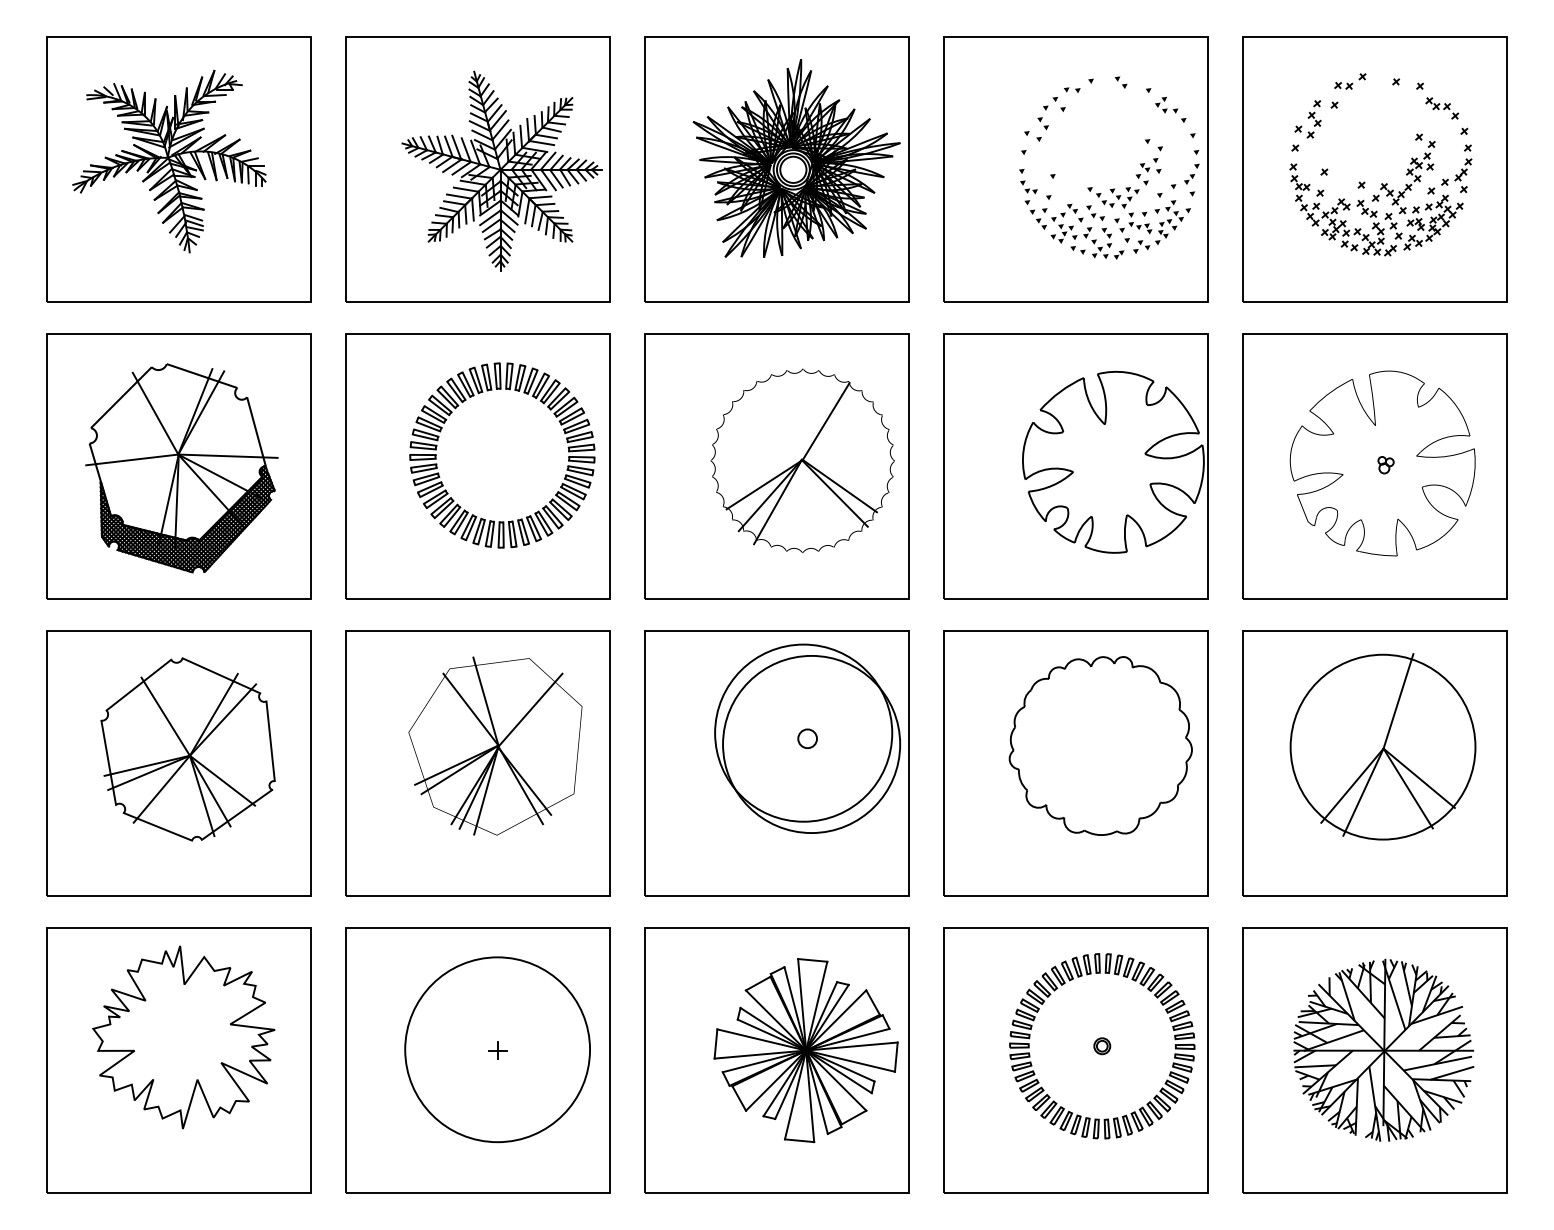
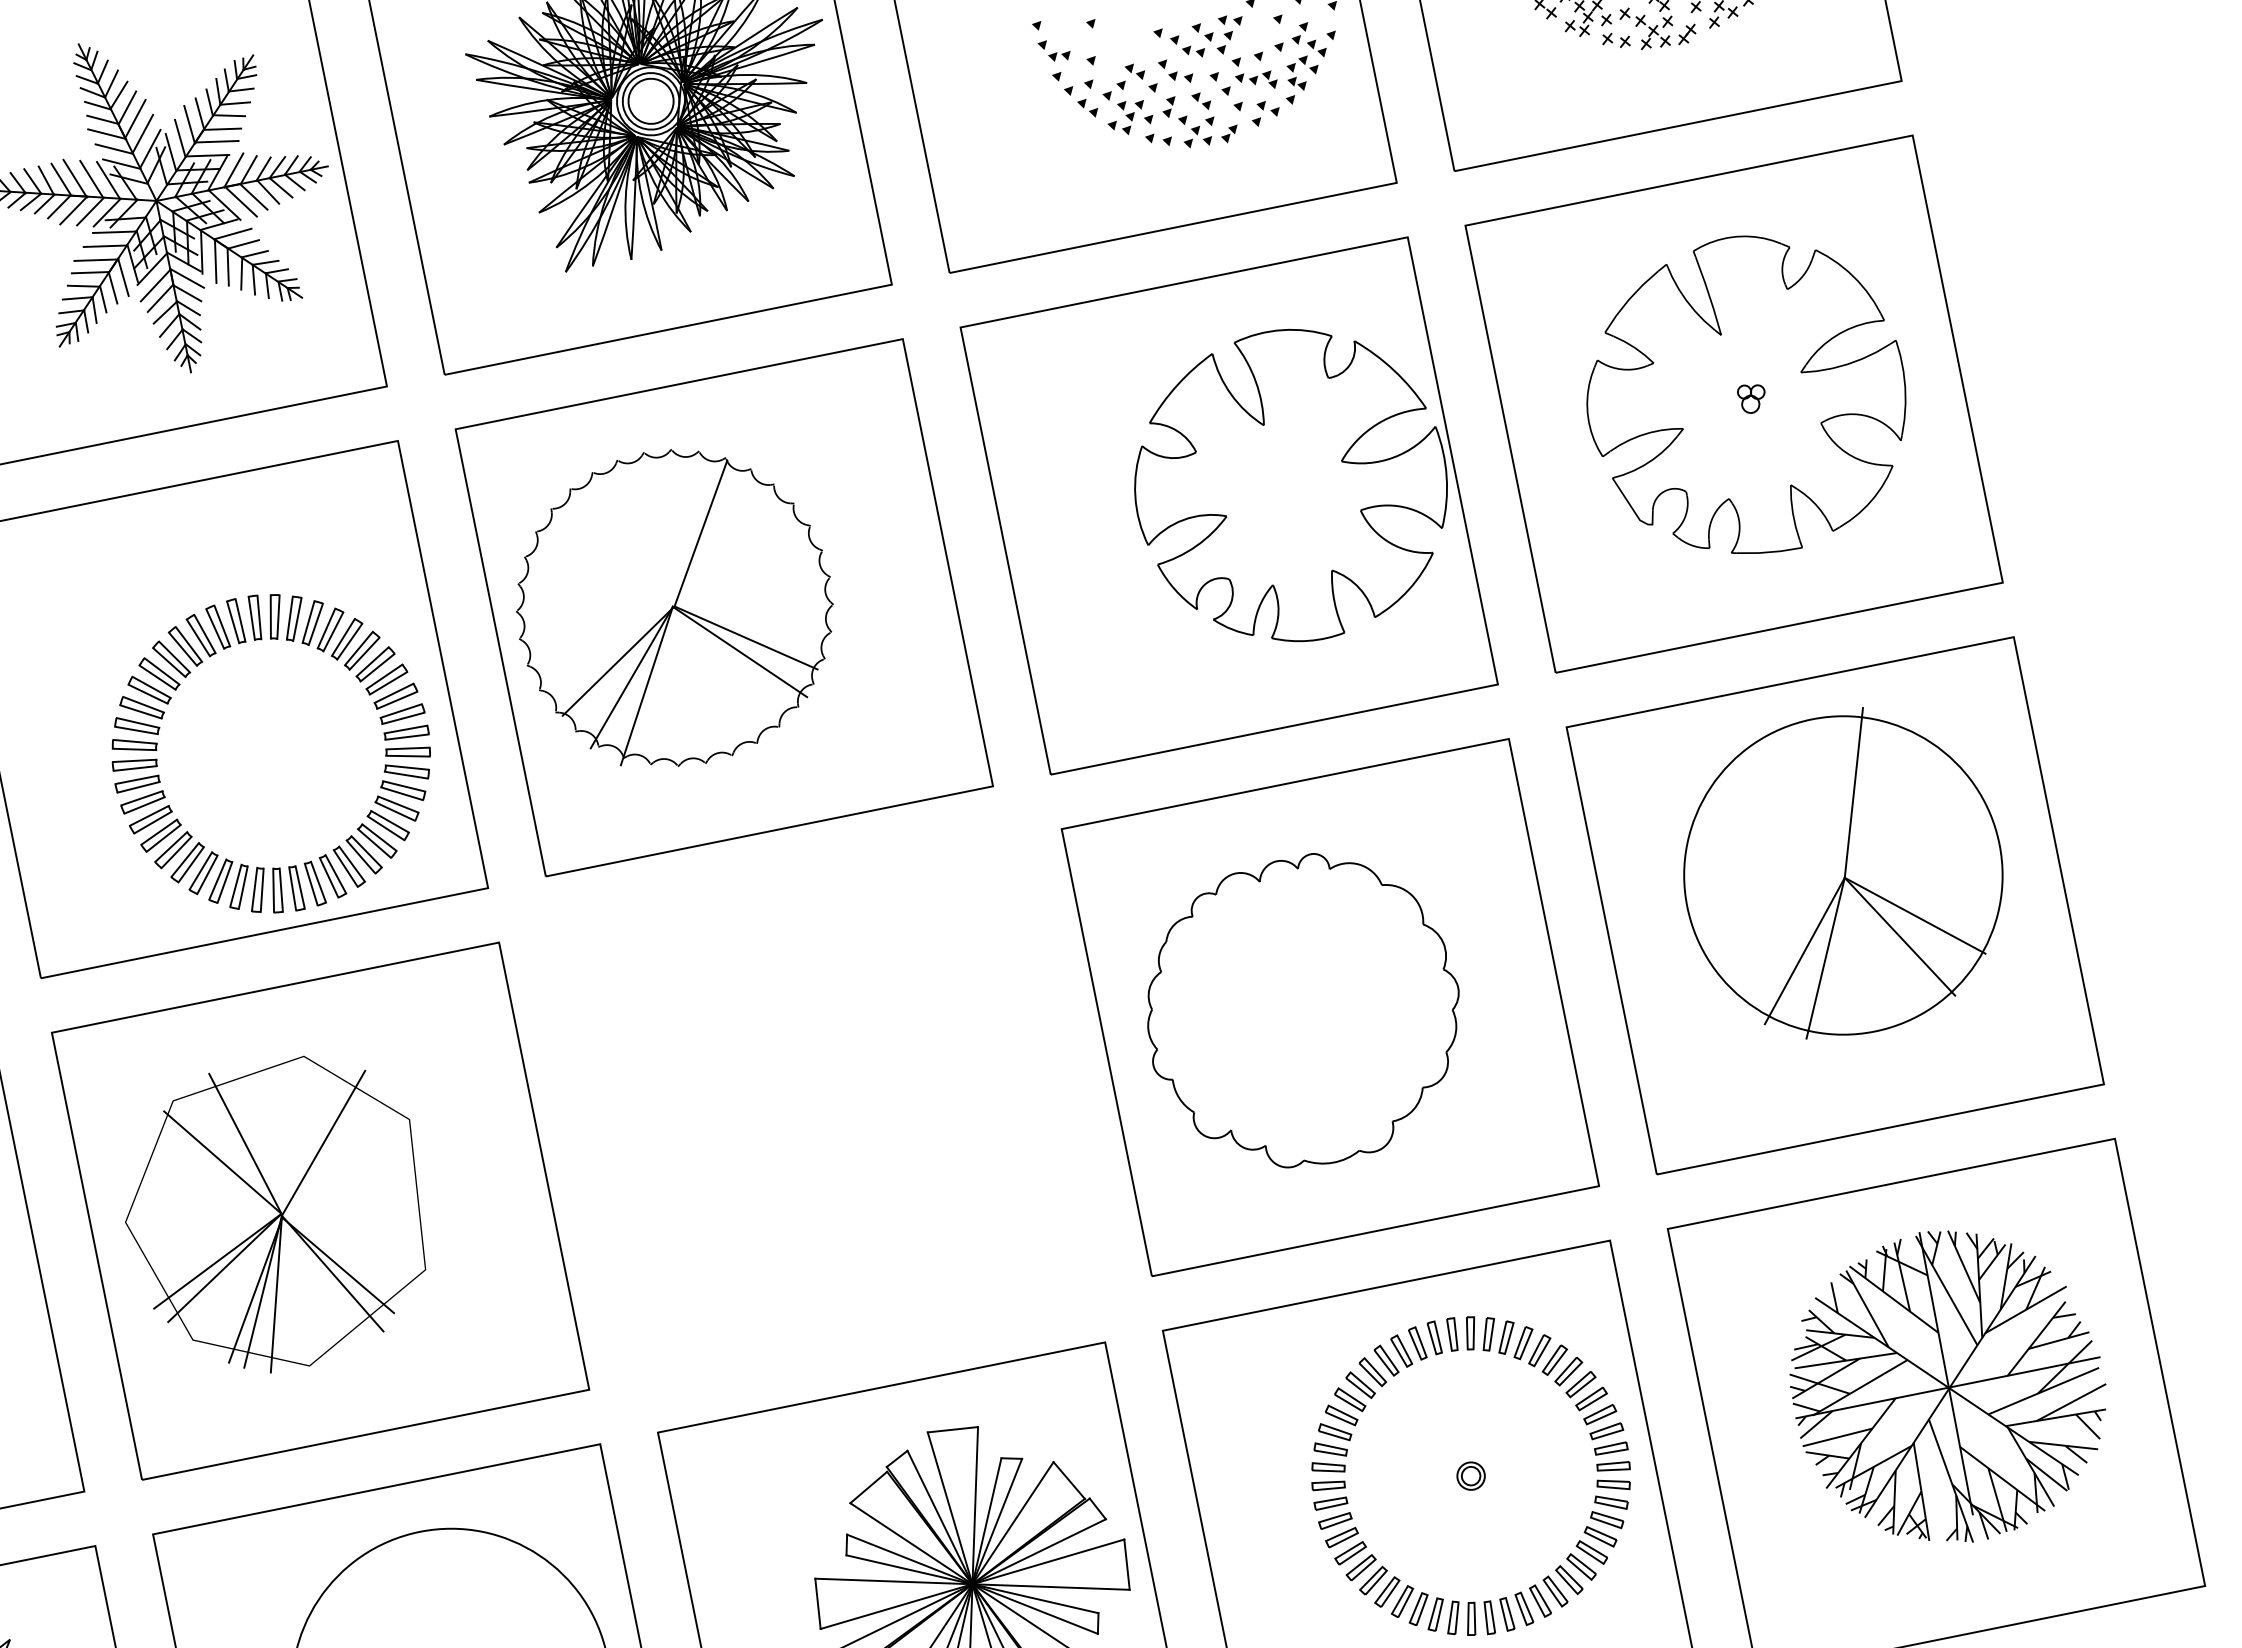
part: (509, 390) -> (261, 641), moved
part: (802, 460) -> (674, 607), moved
part: (495, 745) -> (276, 1214), moved
part: (1100, 745) -> (1302, 1011), moved
part: (776, 763) -> (824, 1109), removed

